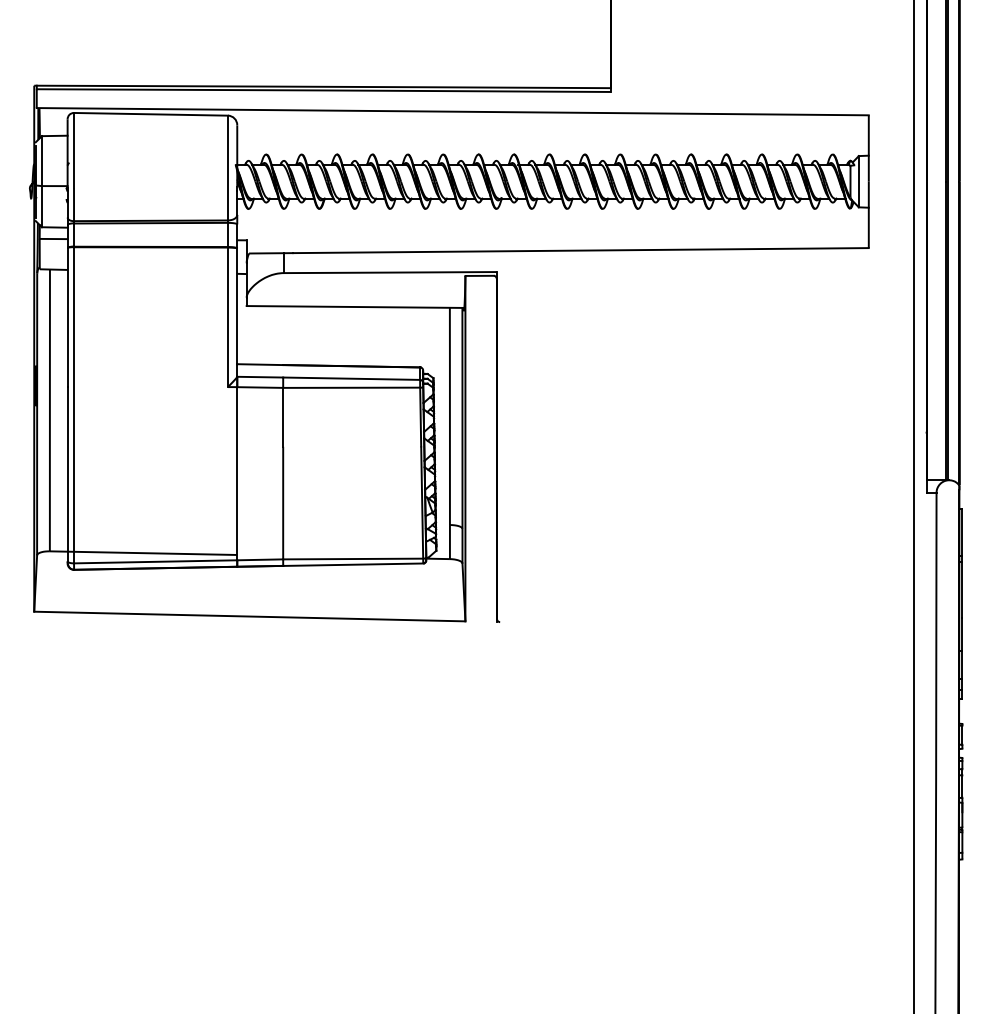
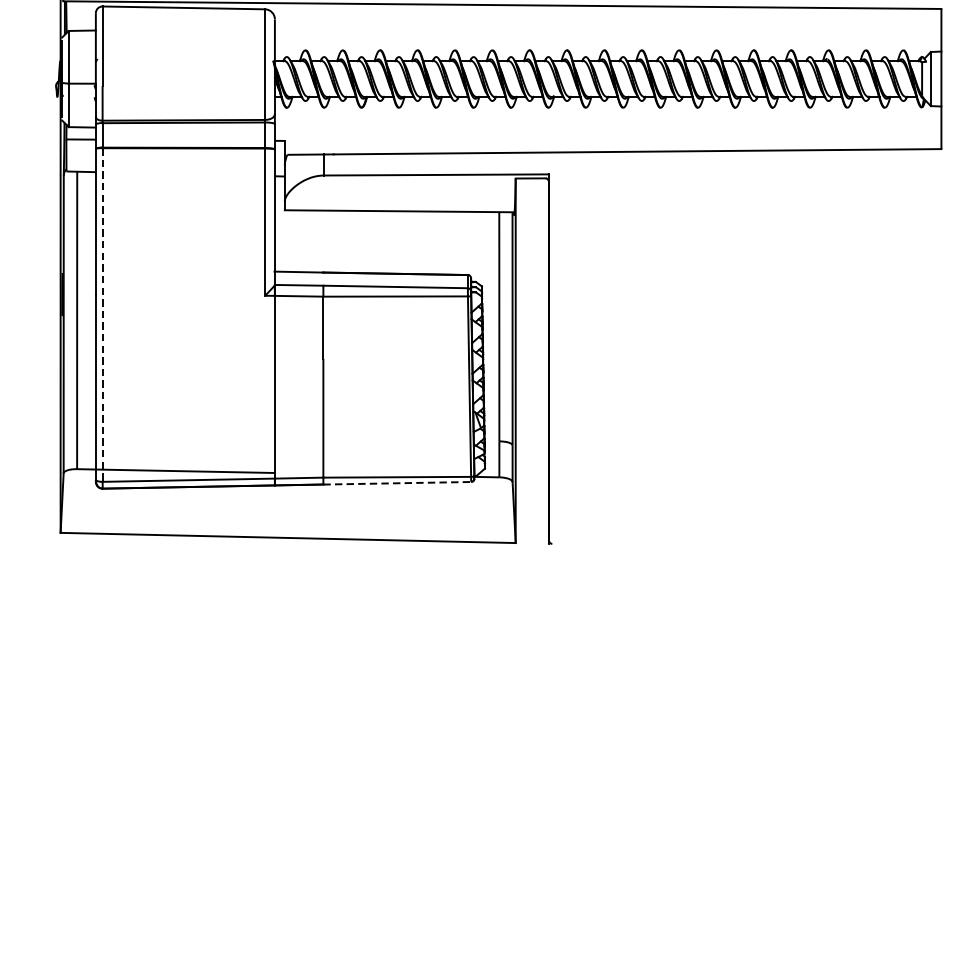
line: (74, 405) -> (103, 315), solid -> dashed
line: (354, 564) -> (398, 483), solid -> dashed

